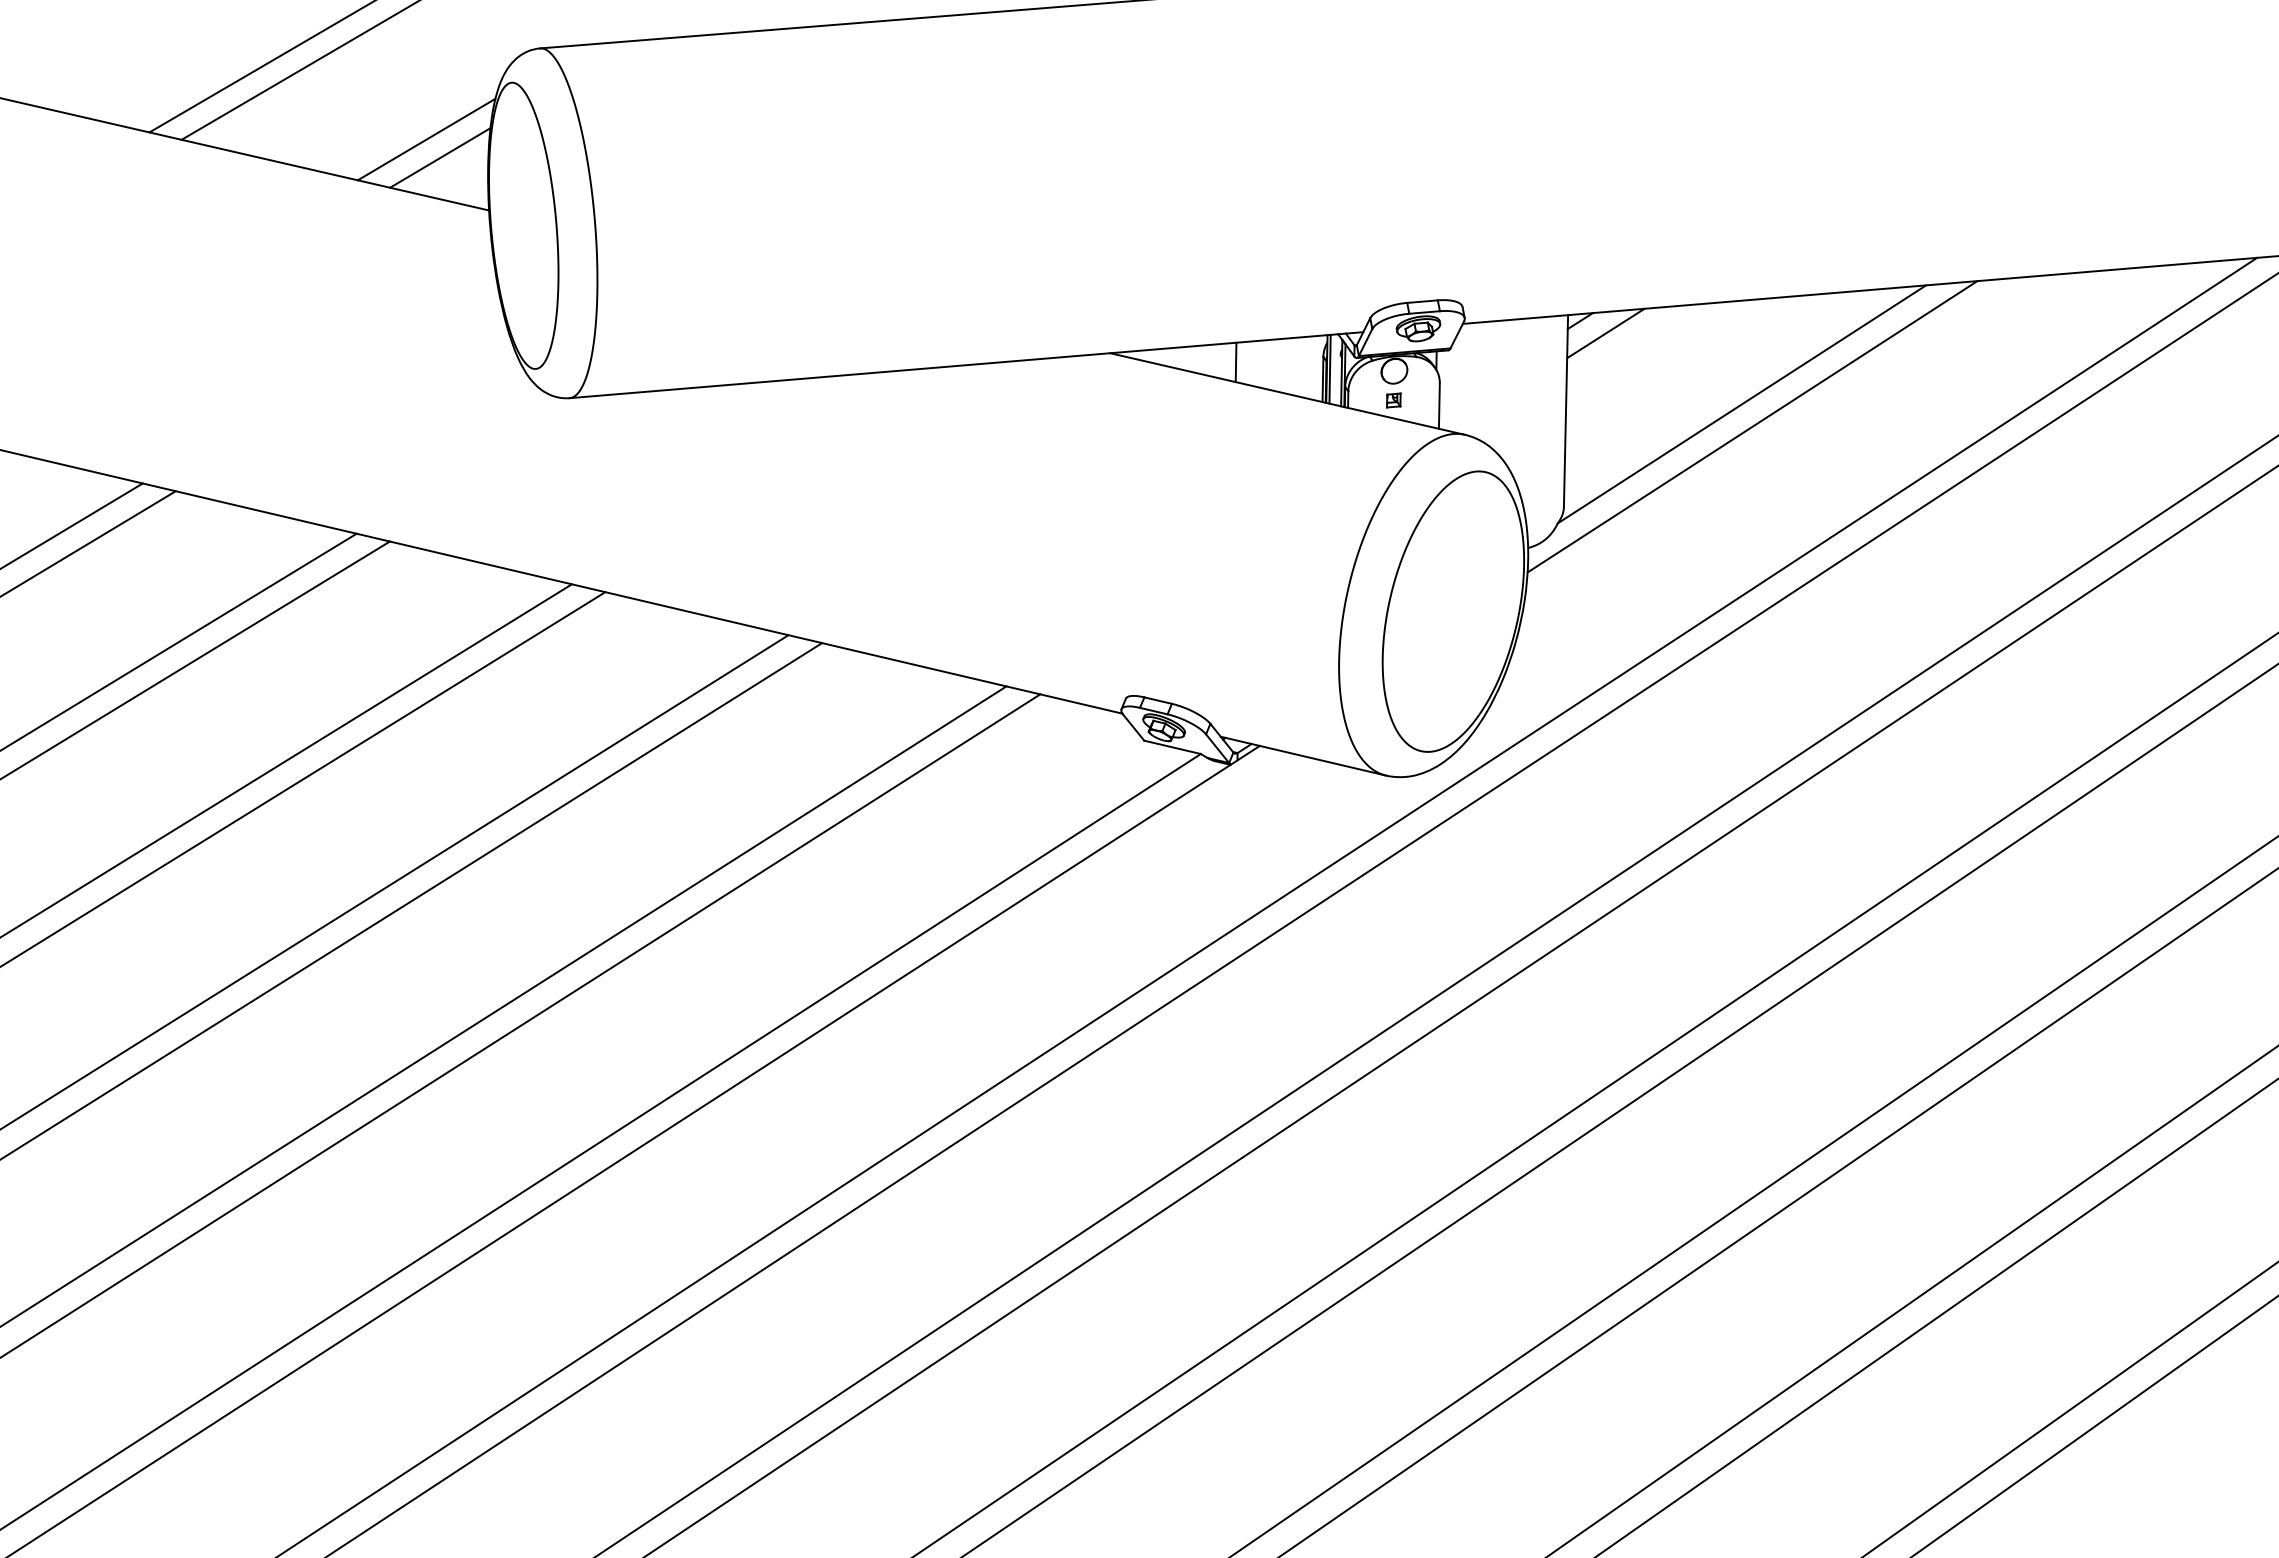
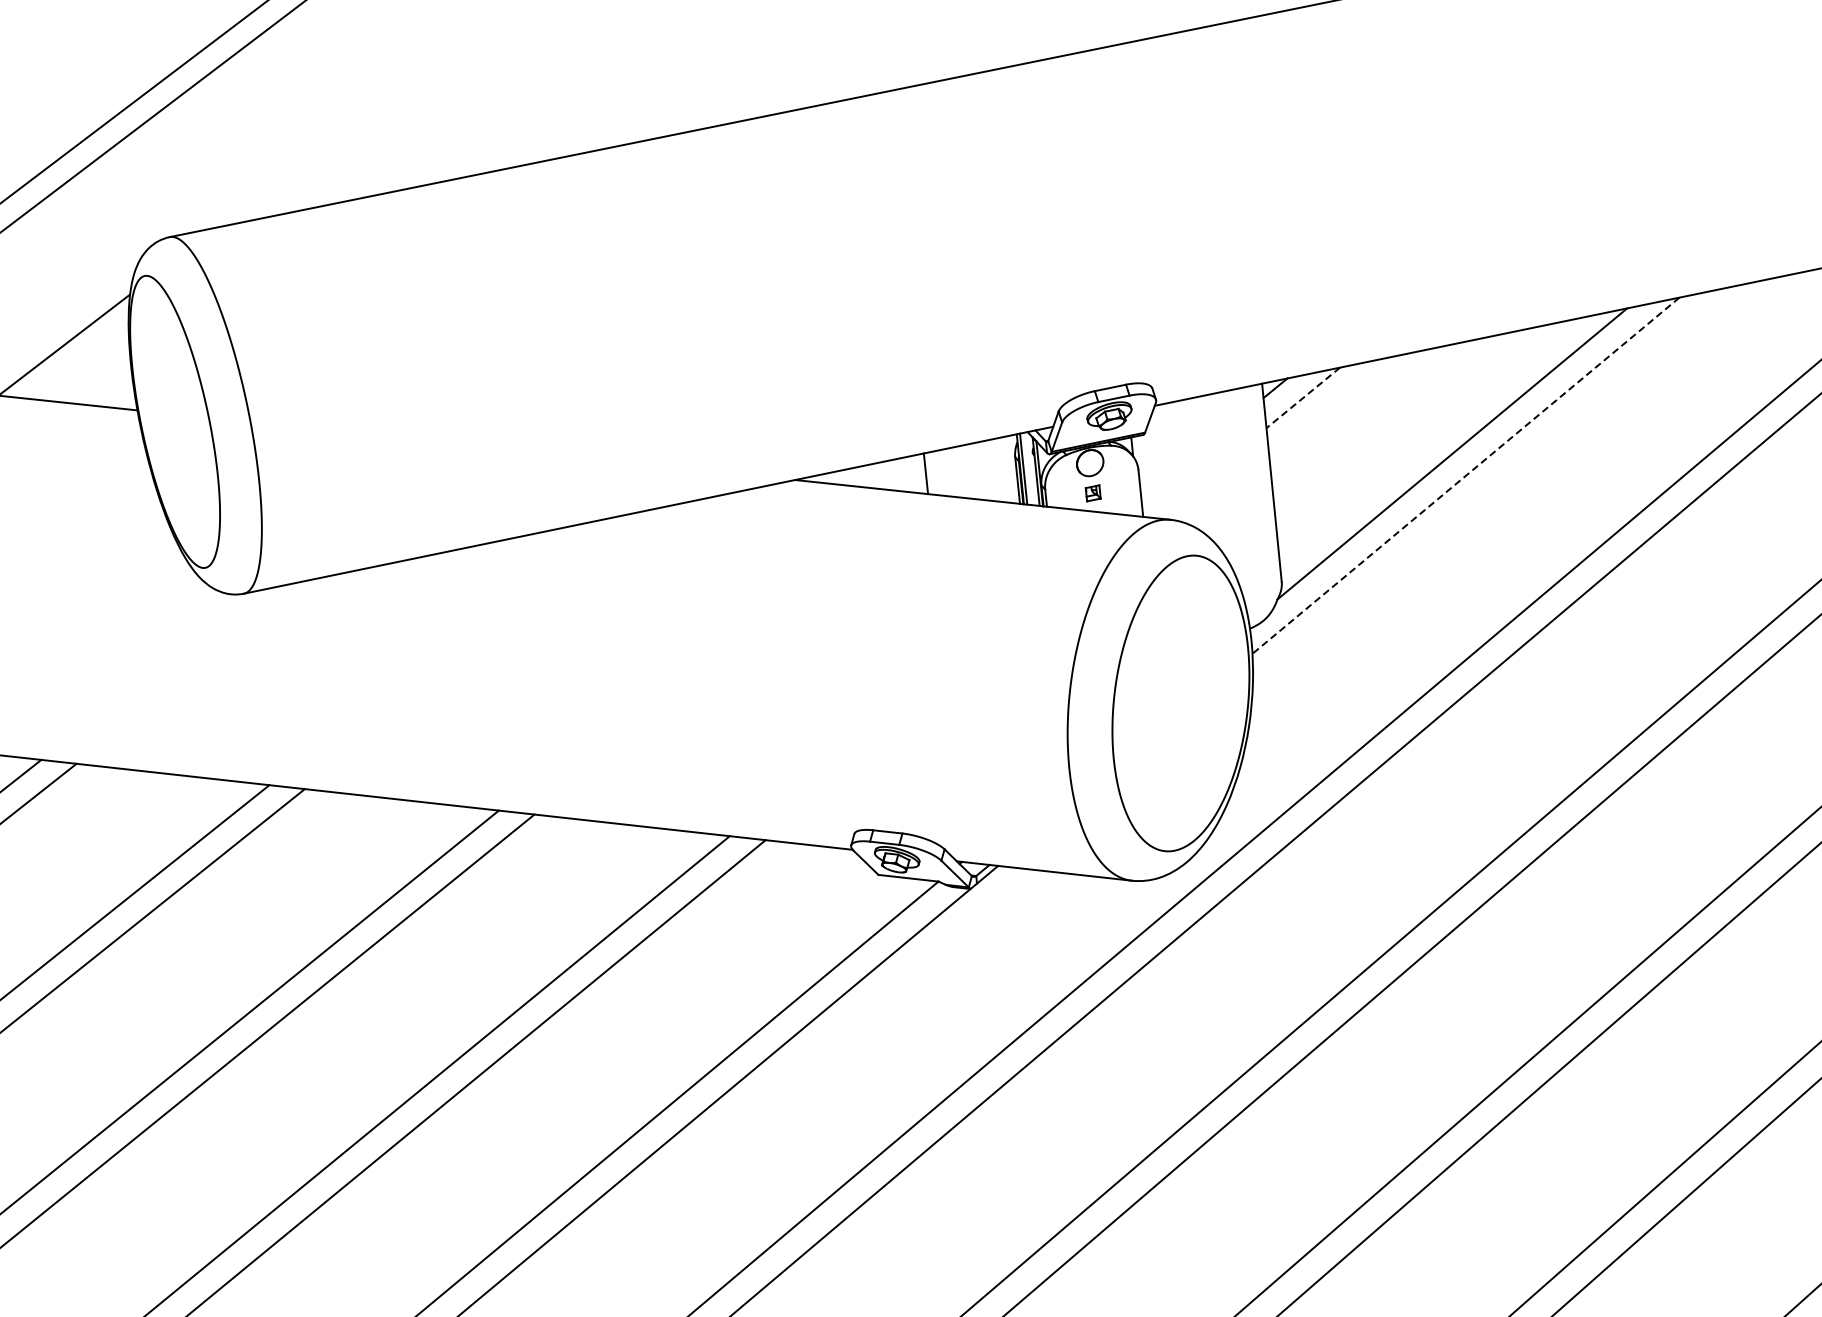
line: (440, 157) -> (80, 361), removed
line: (1605, 333) -> (1302, 397), solid -> dashed
line: (1752, 426) -> (1465, 475), solid -> dashed

